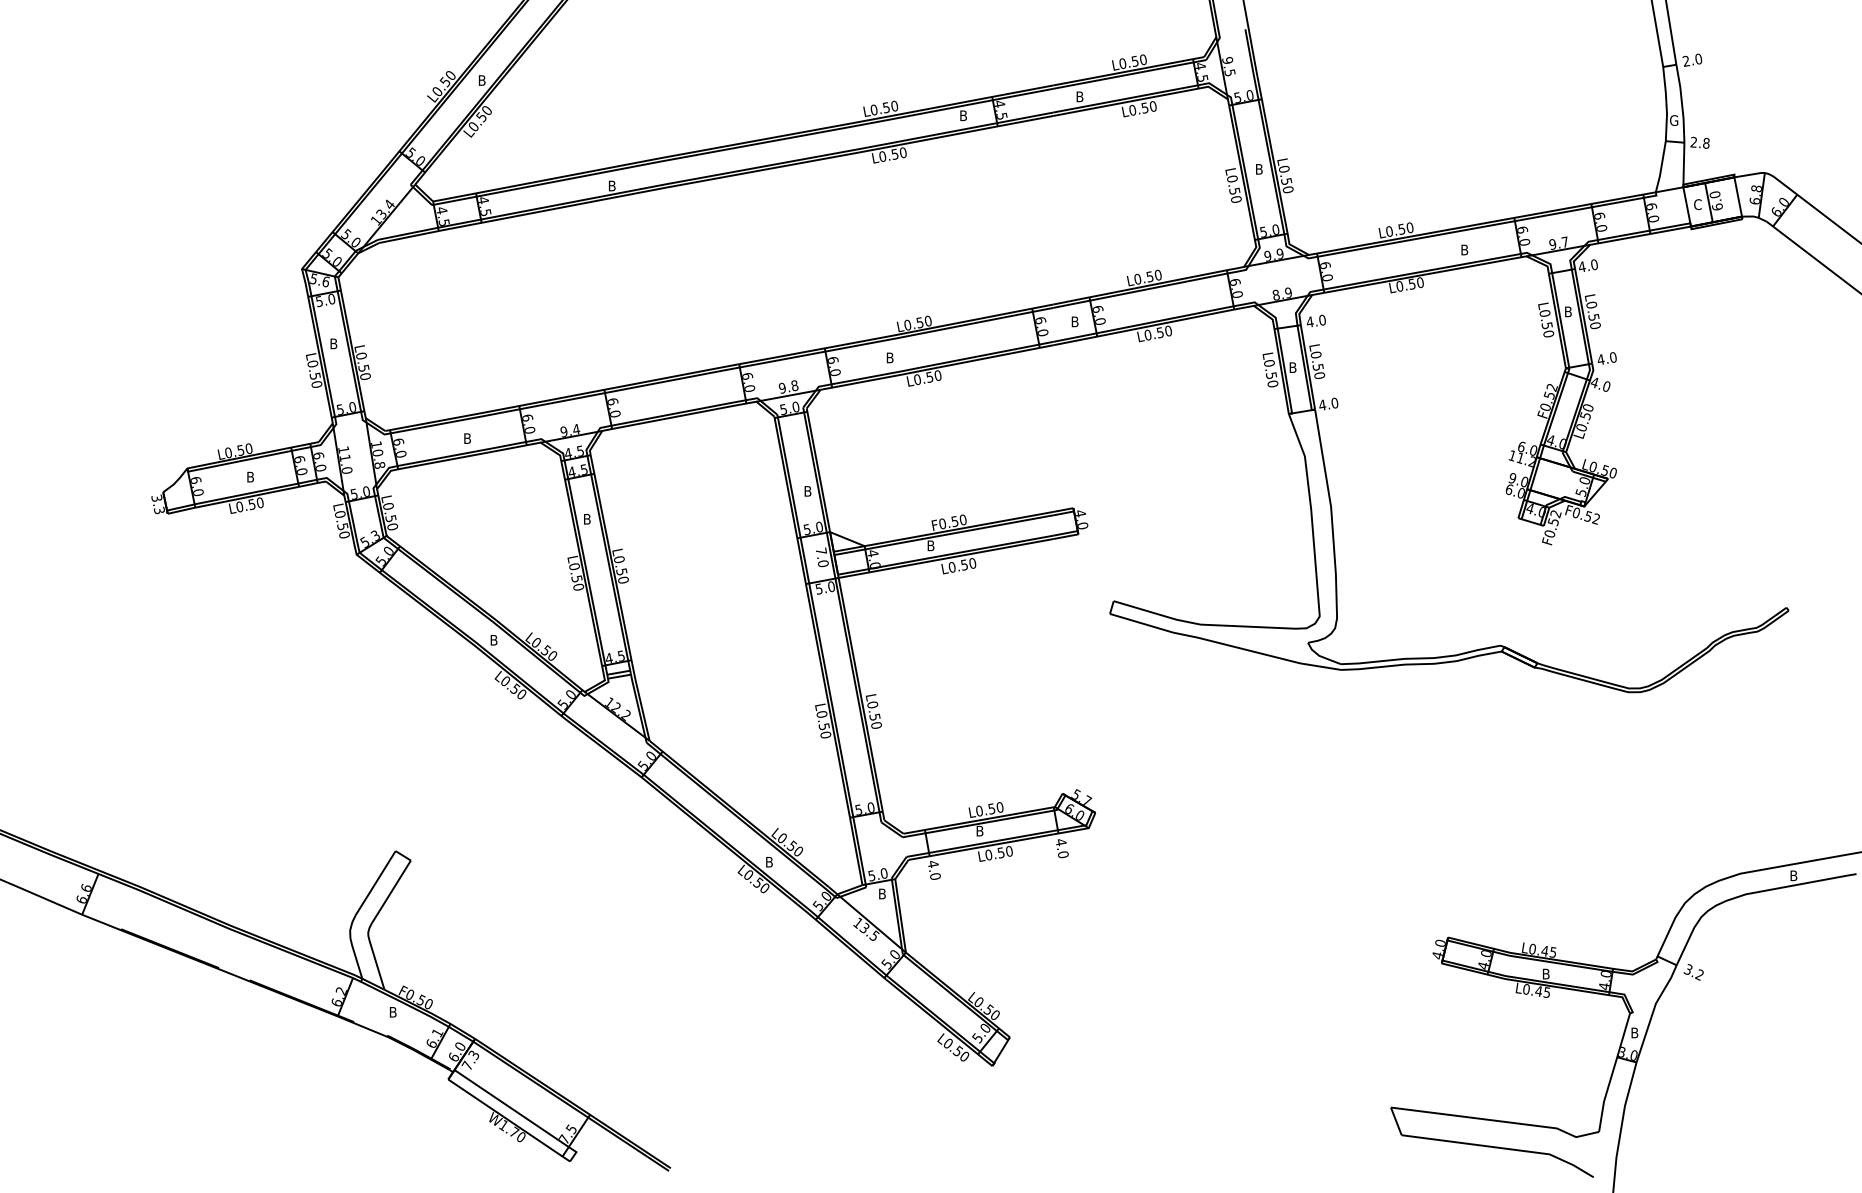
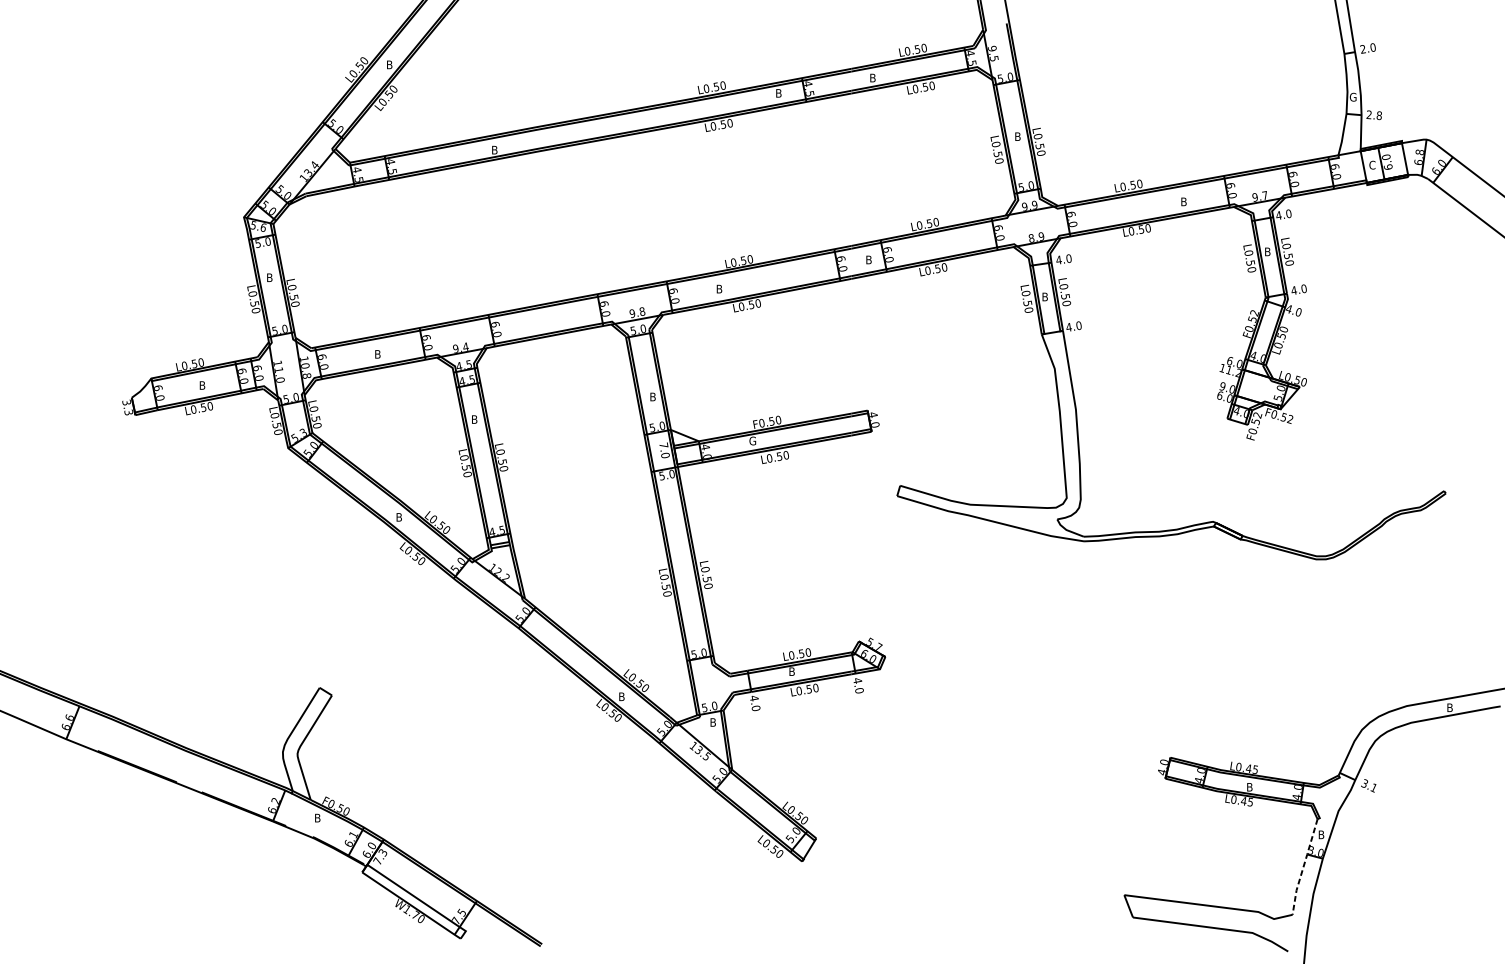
text: (931, 545) -> (752, 440), B -> G
text: (1699, 974) -> (1373, 787), 3.2 -> 3.1
line: (1612, 1072) -> (1303, 866), solid -> dashed

